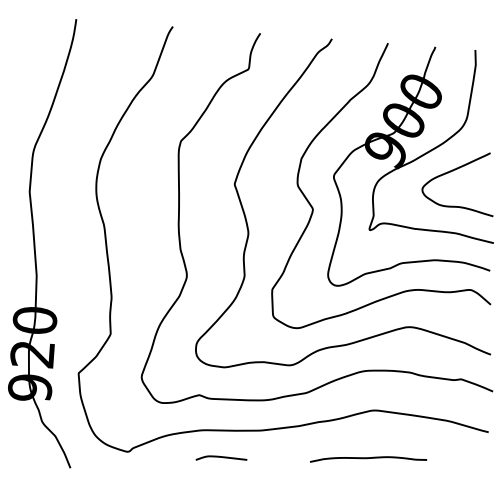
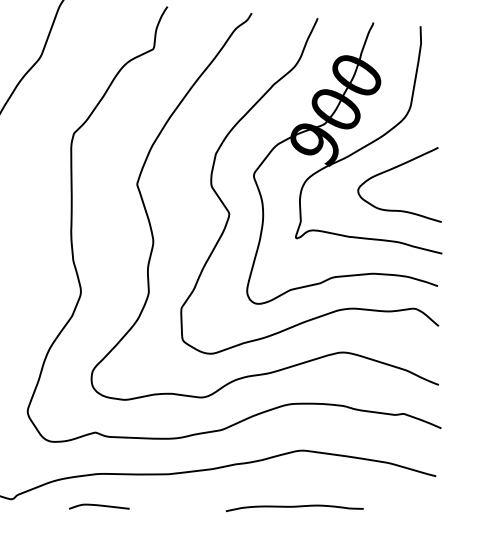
curve: (221, 457) -> (99, 505), moved

